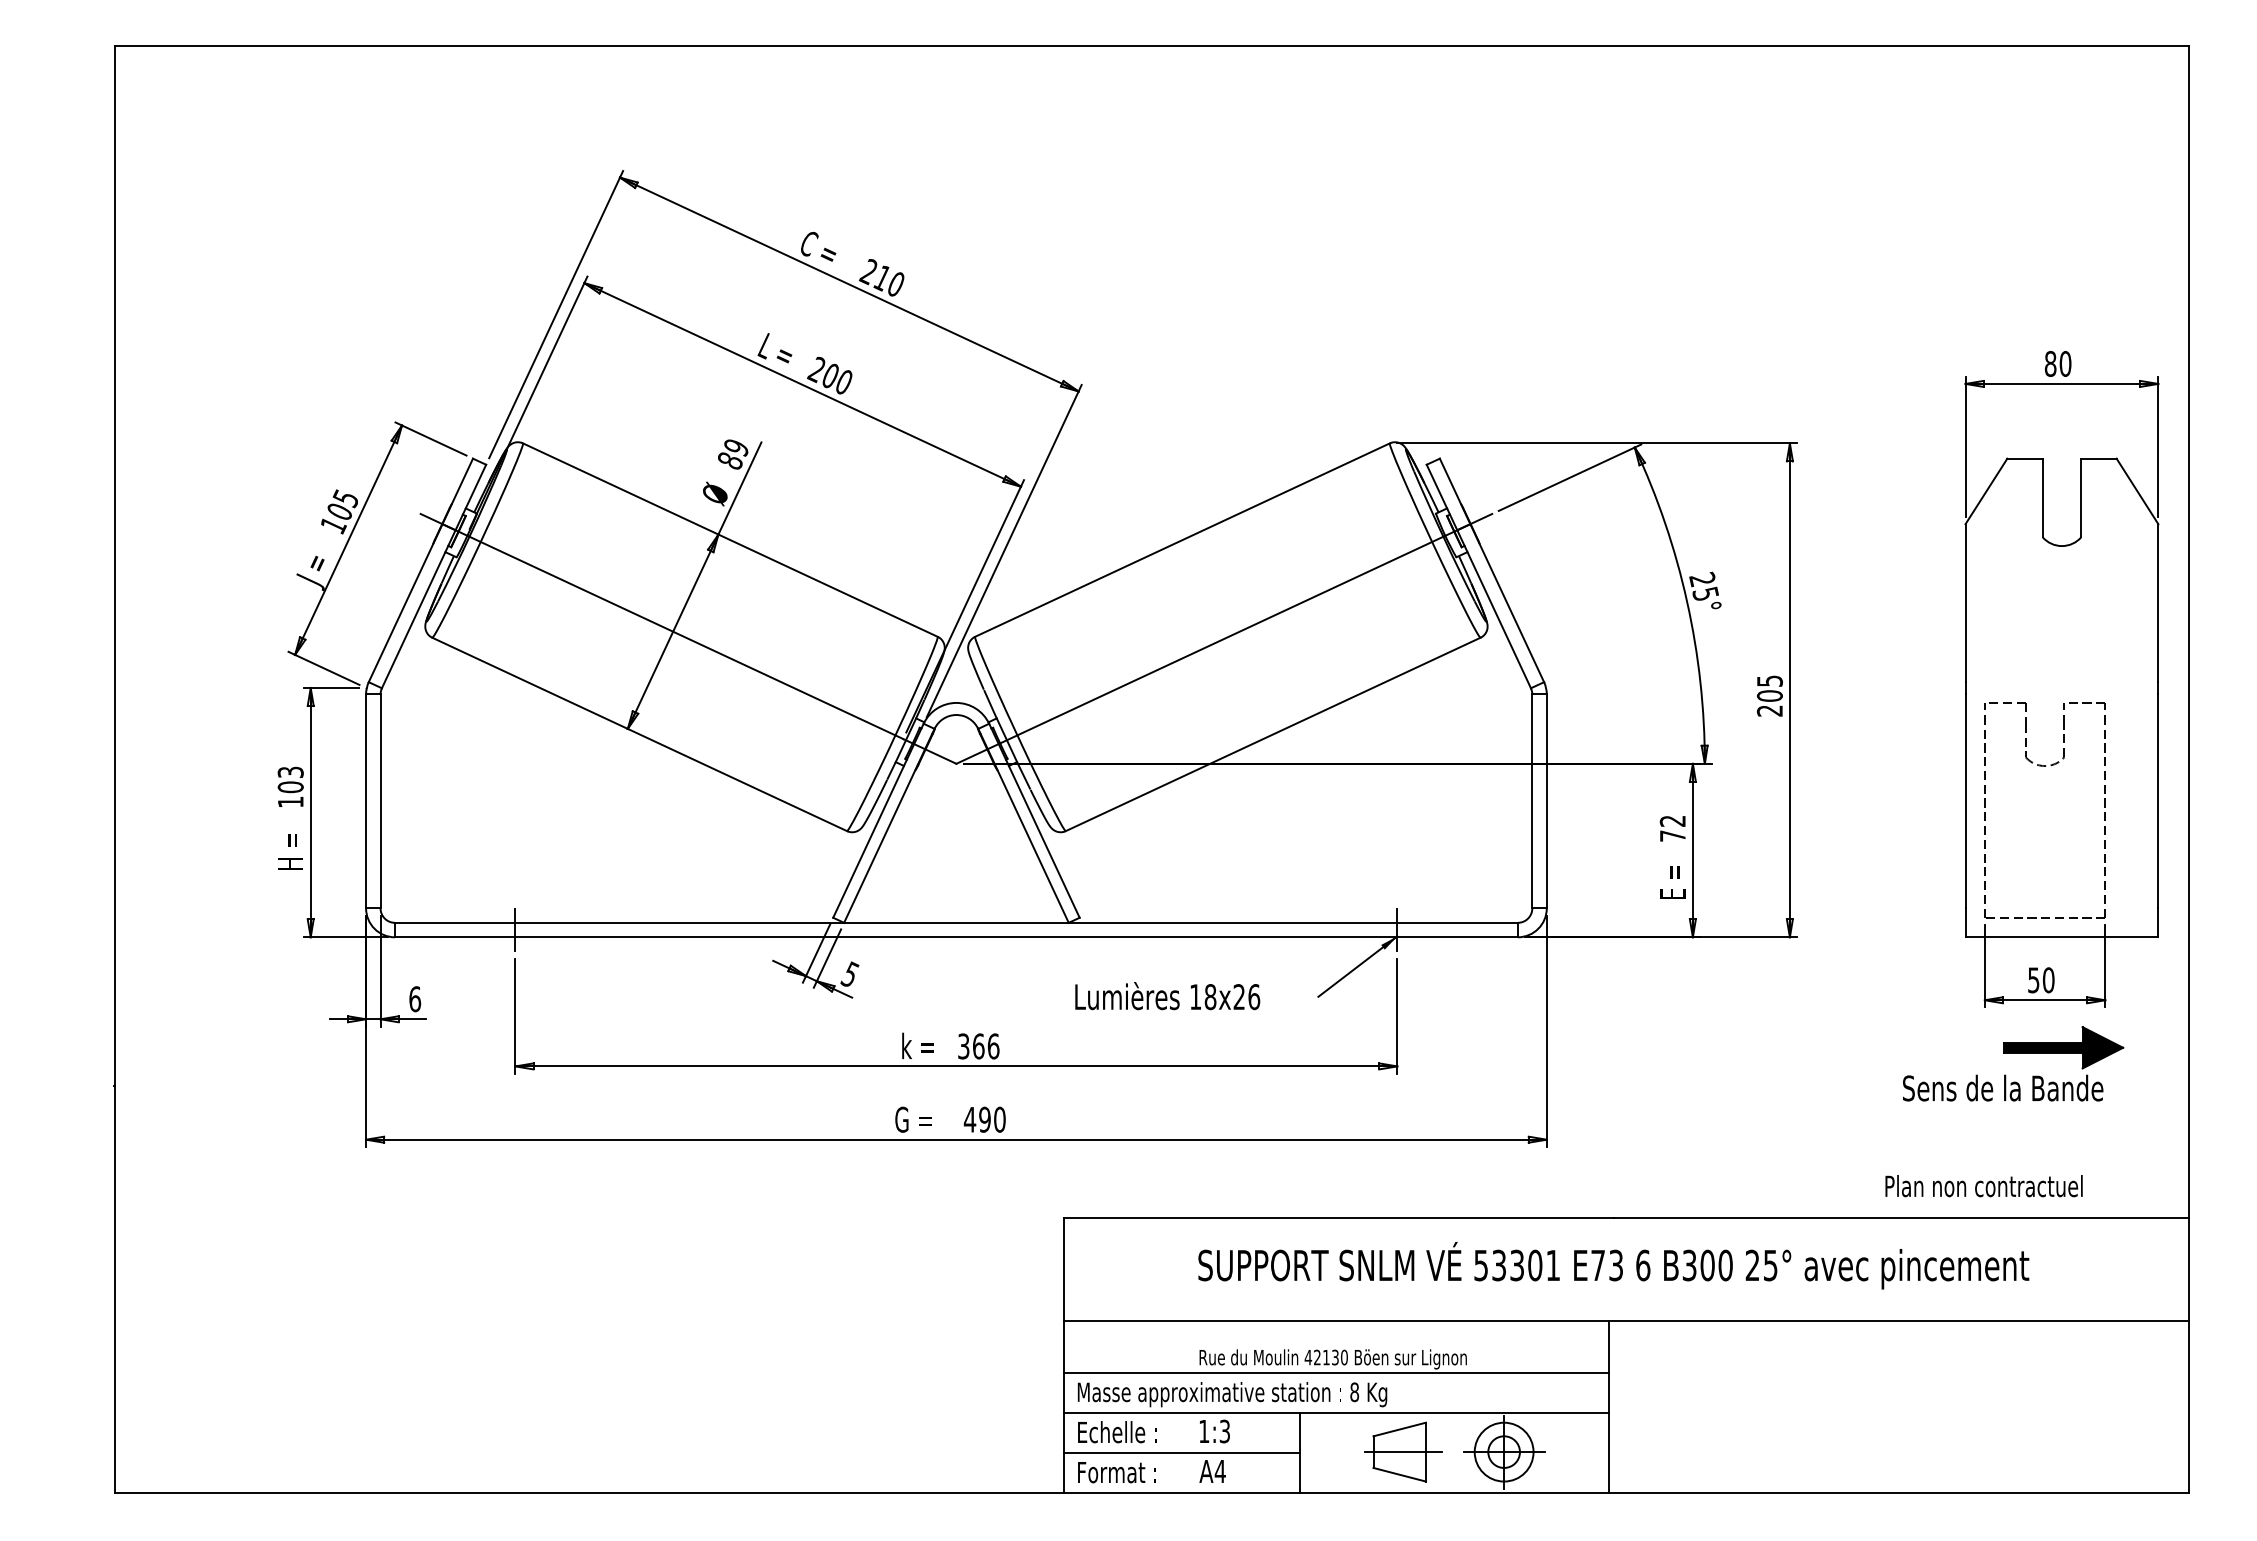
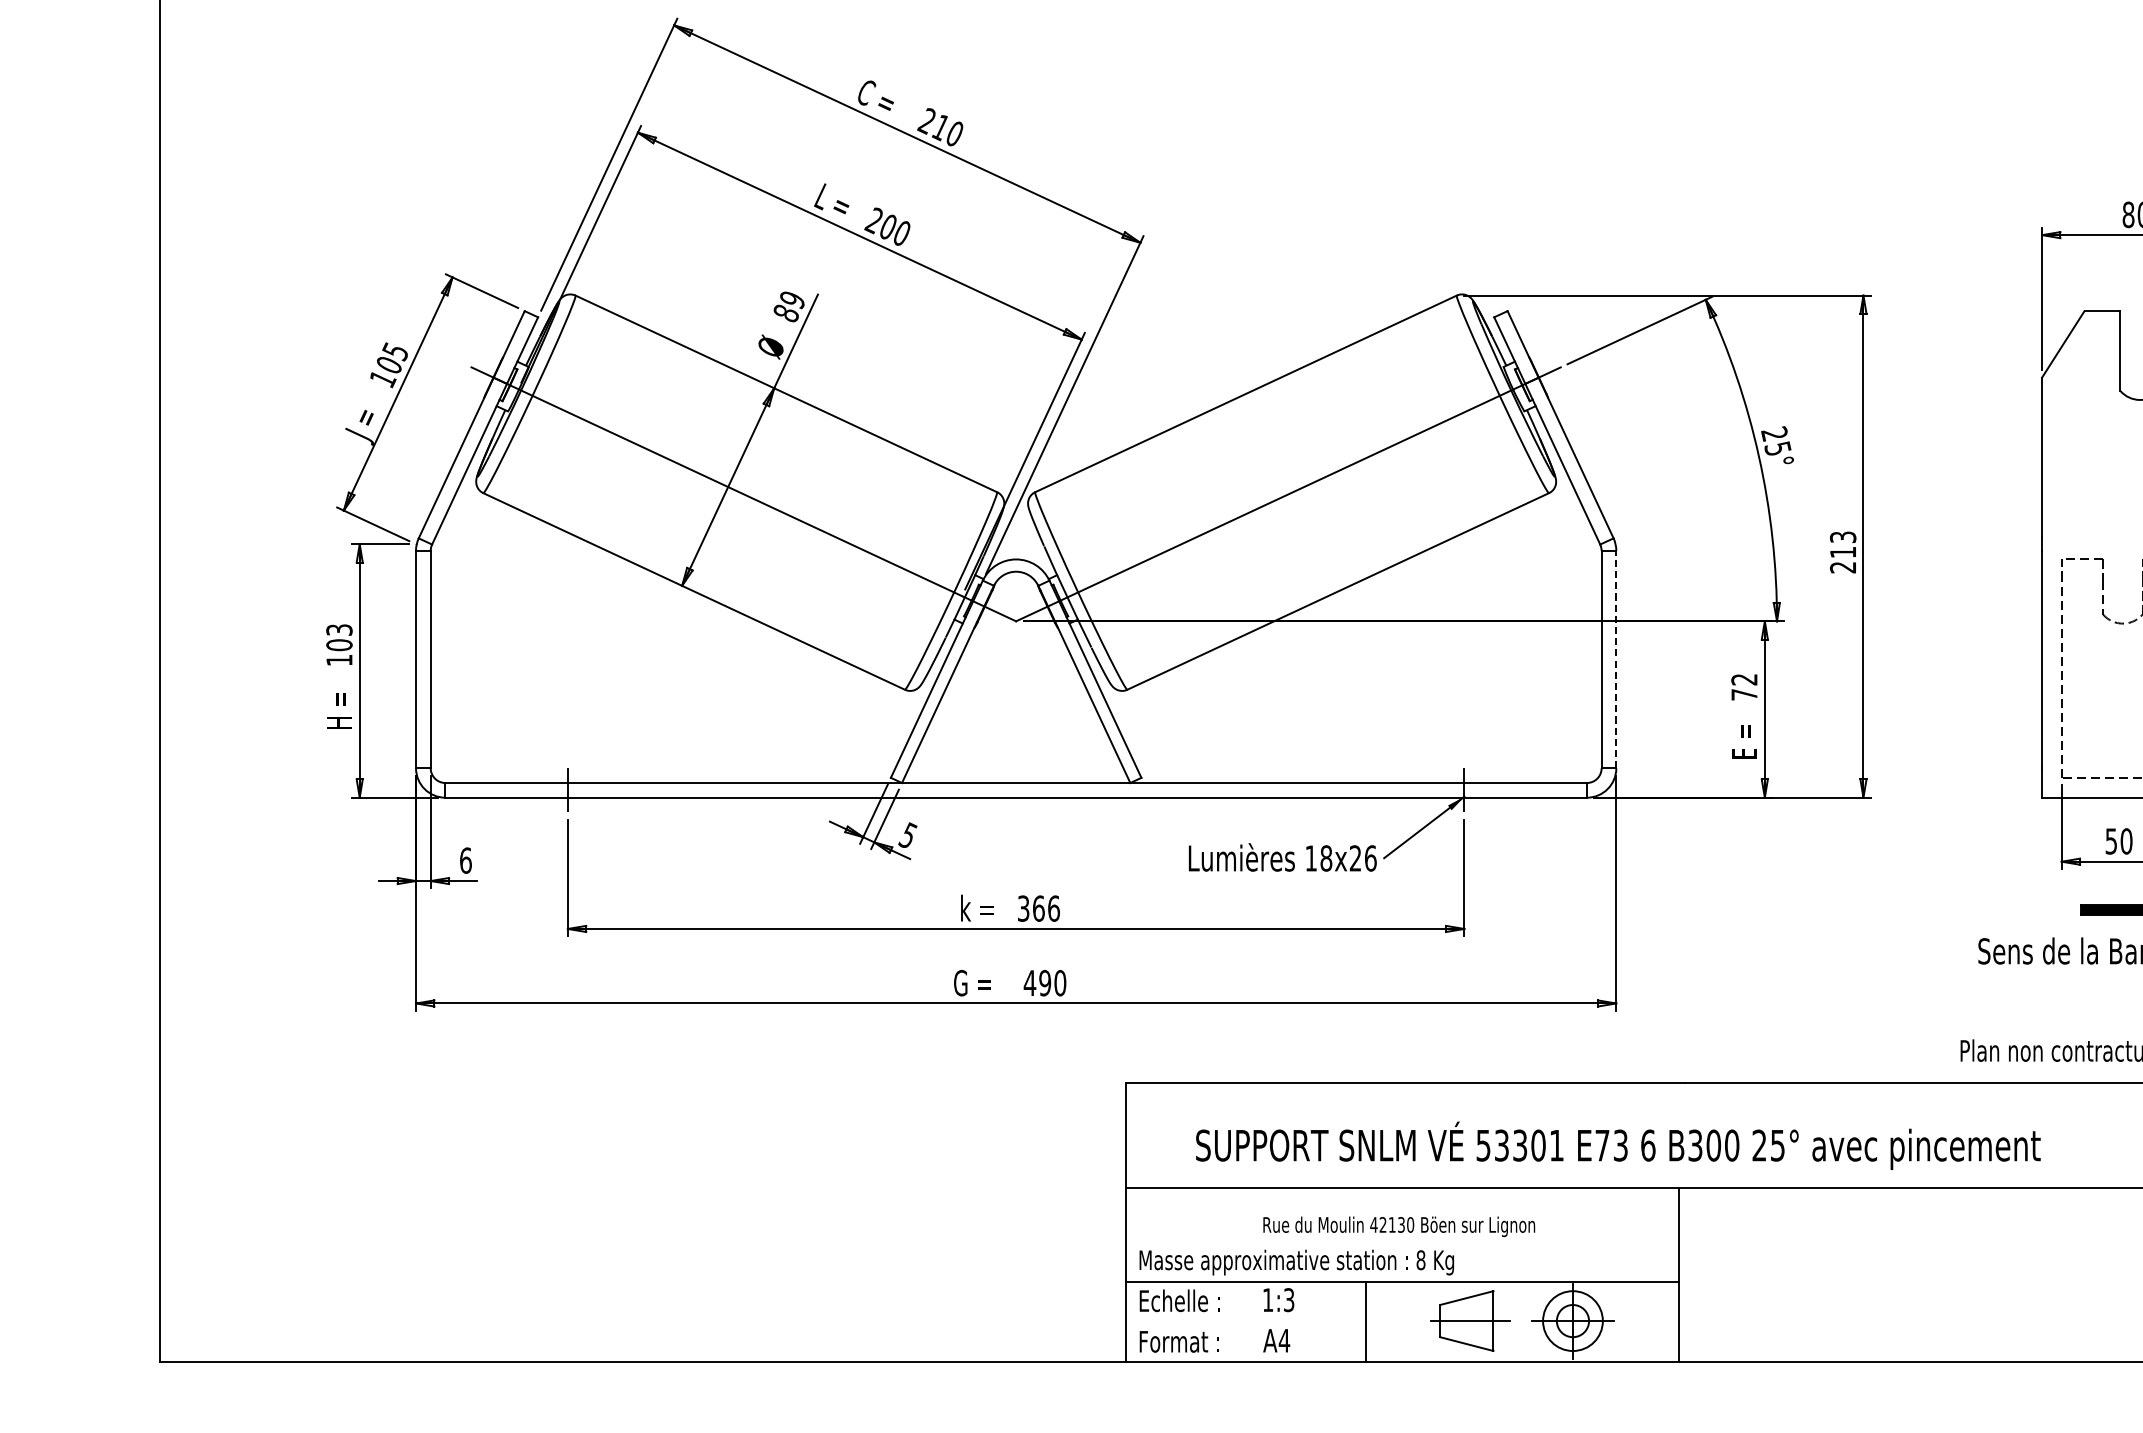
text: (1769, 688) -> (1842, 544), 205 -> 213
line: (1546, 801) -> (1616, 659), solid -> dashed
text: (1167, 996) -> (1282, 857), moved
text: (1613, 1265) -> (1618, 1145), moved
line: (1336, 1373) -> (1402, 1241), removed
line: (1182, 1453) -> (1245, 1322), removed

